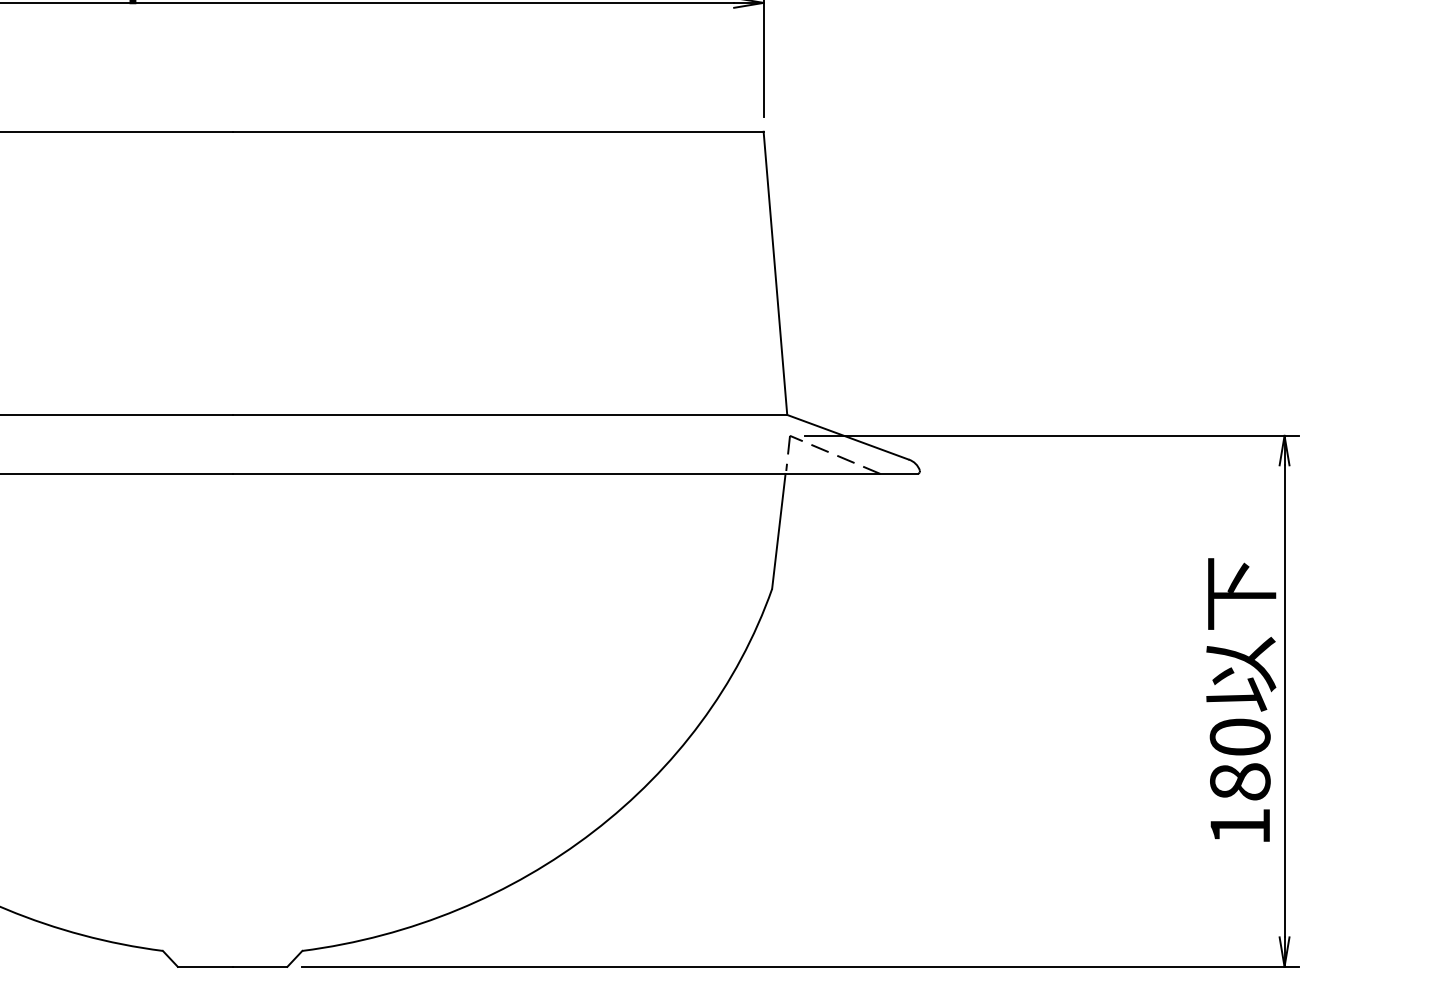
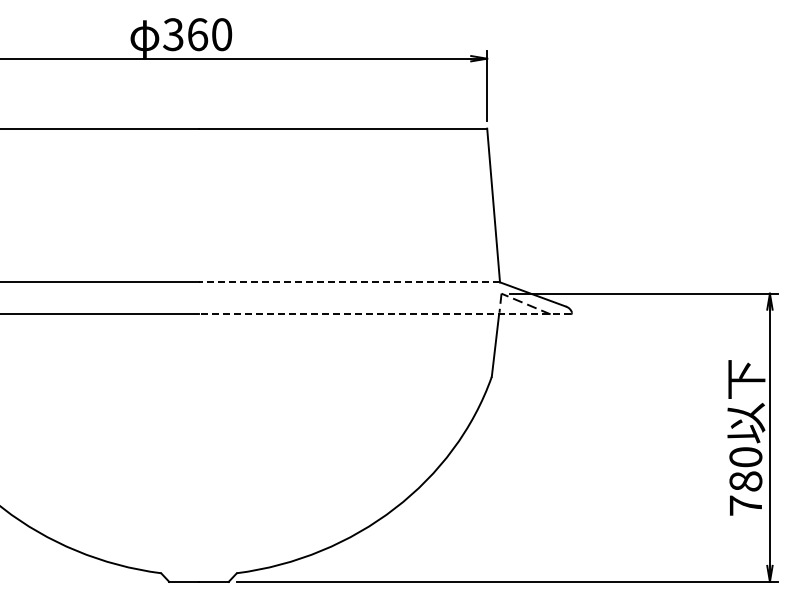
line: (509, 415) -> (349, 282), solid -> dashed
line: (574, 474) -> (384, 314), solid -> dashed
text: (1239, 826) -> (745, 505), 180 -> 780

